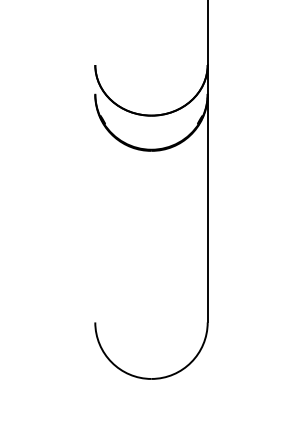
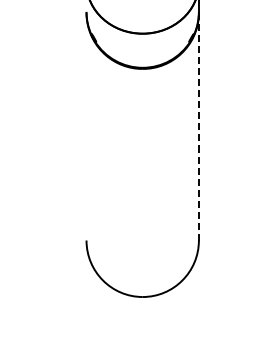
line: (207, 208) -> (198, 126), solid -> dashed

